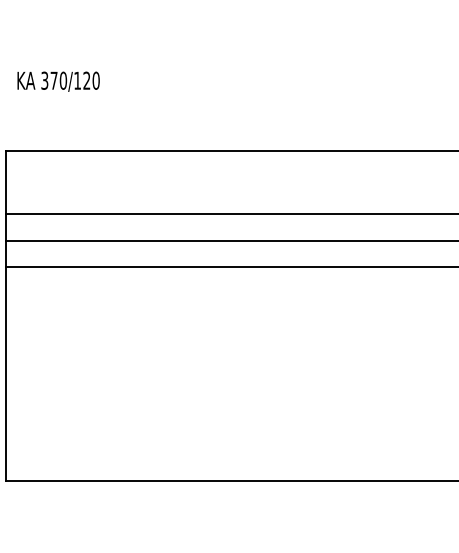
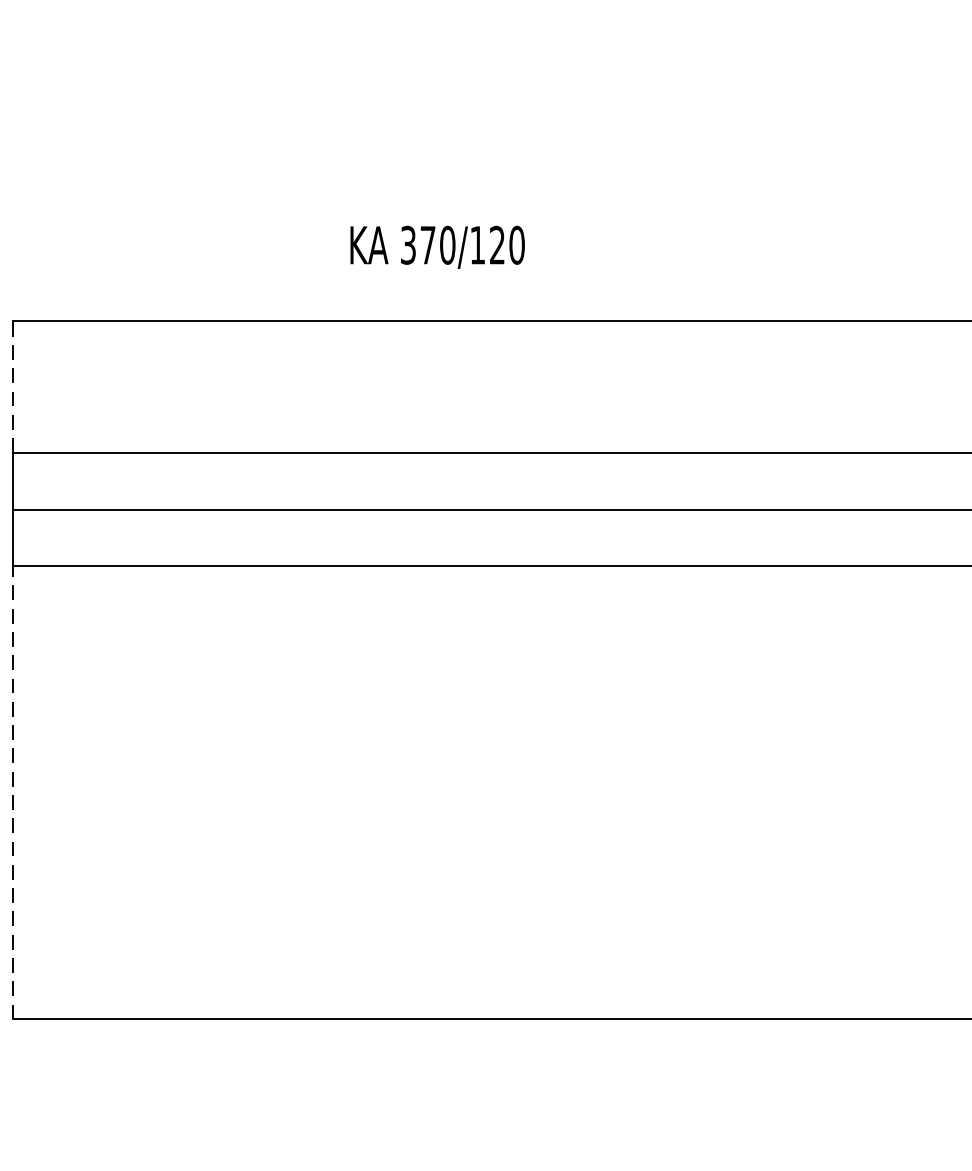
text: (58, 81) -> (437, 246), moved
line: (6, 182) -> (13, 386), solid -> dashed
line: (6, 373) -> (13, 790), solid -> dashed

